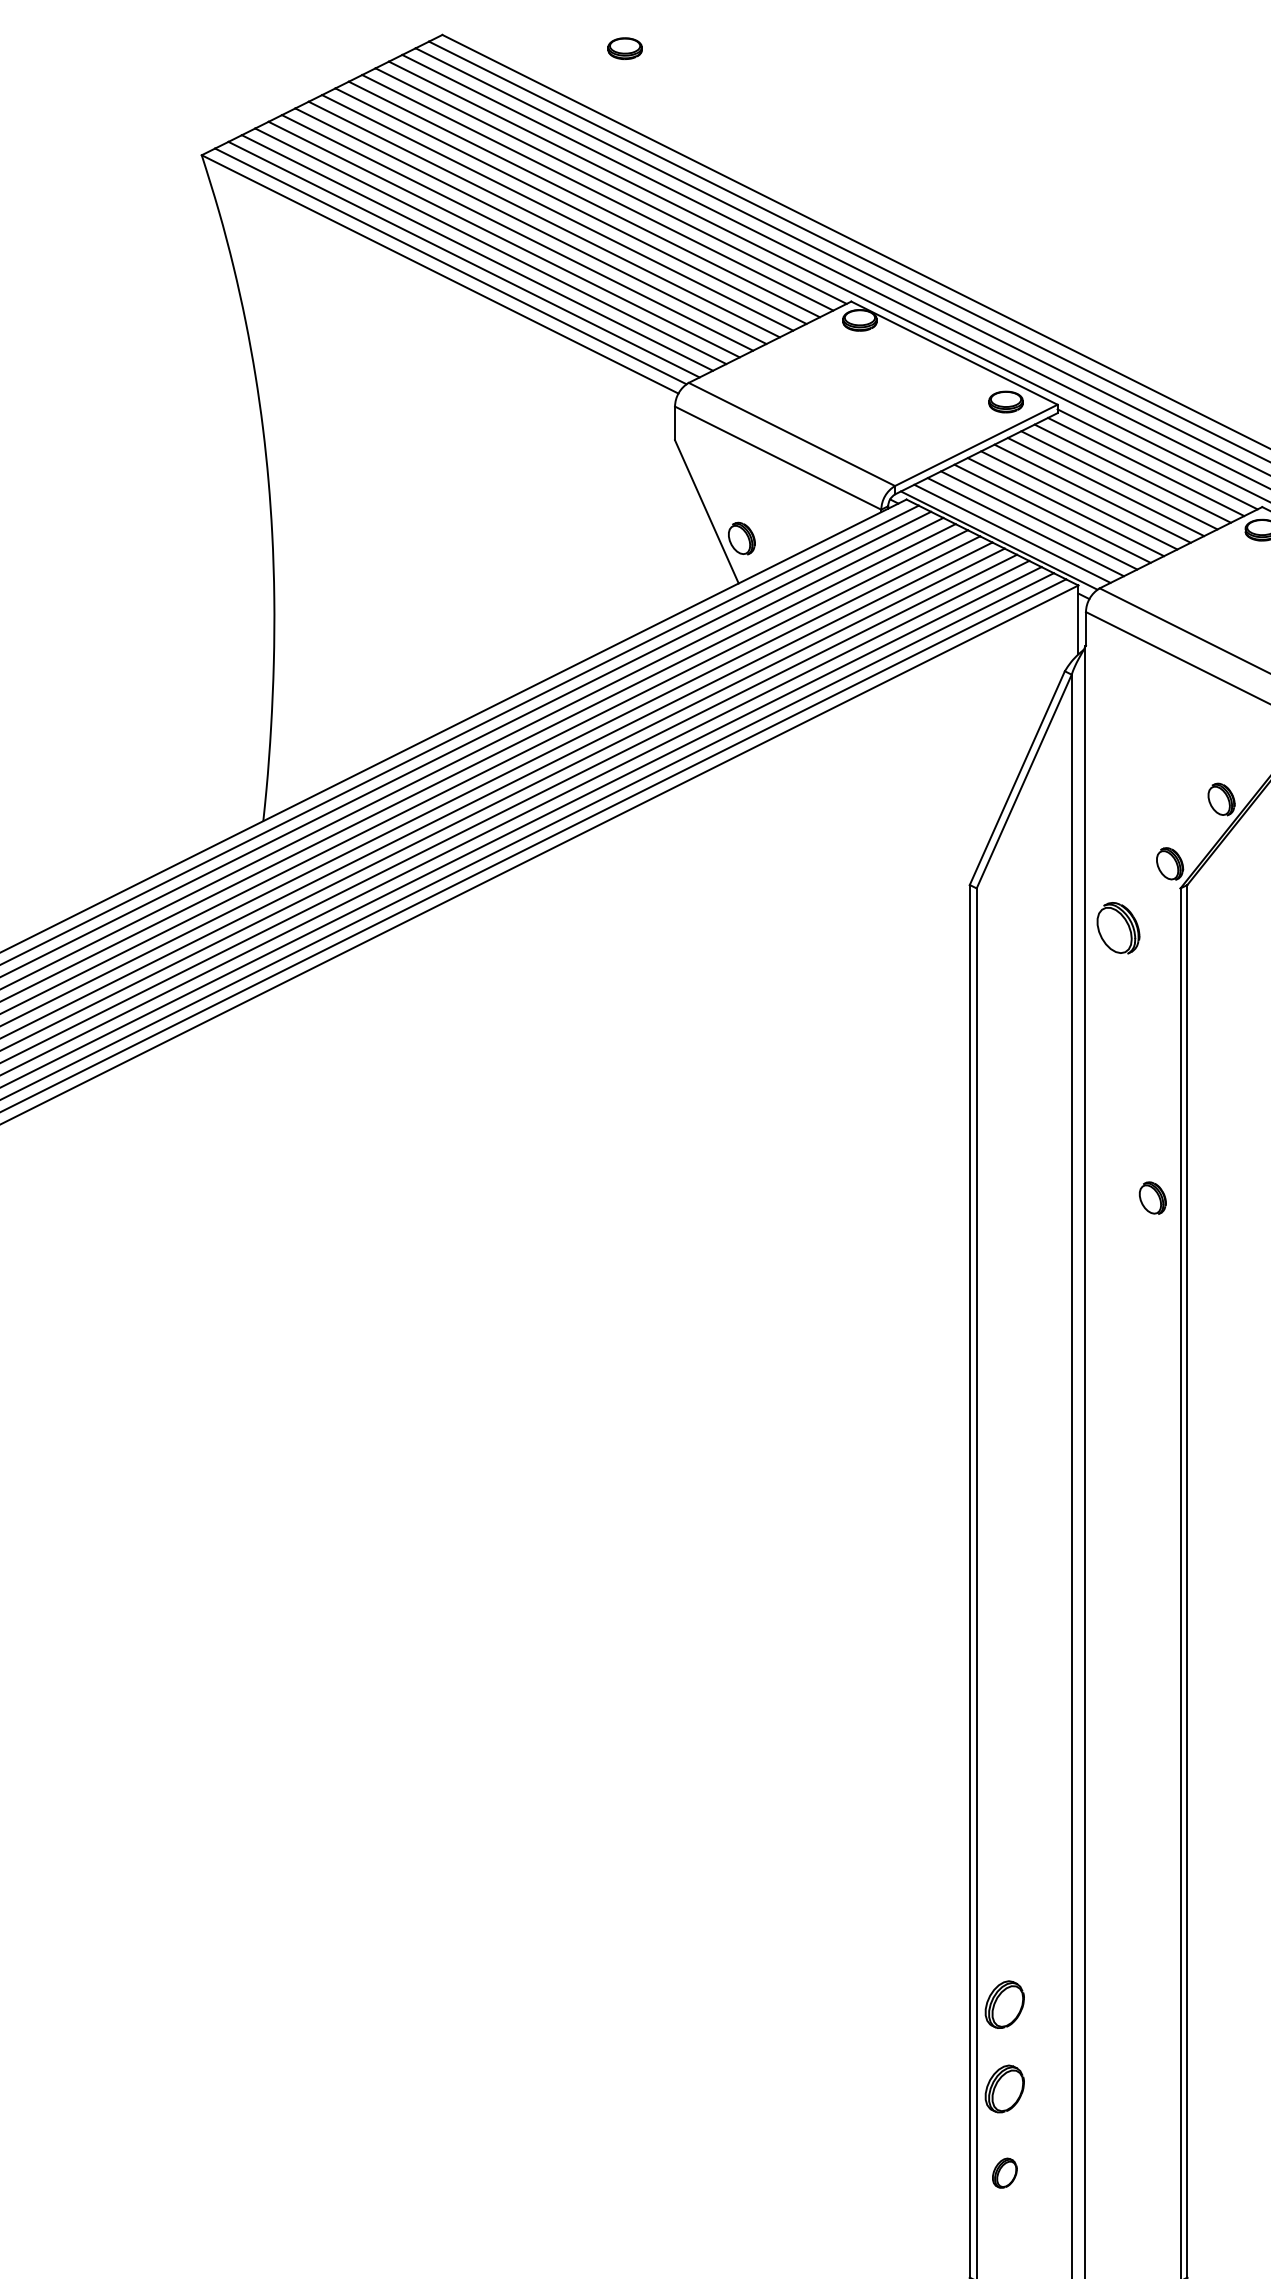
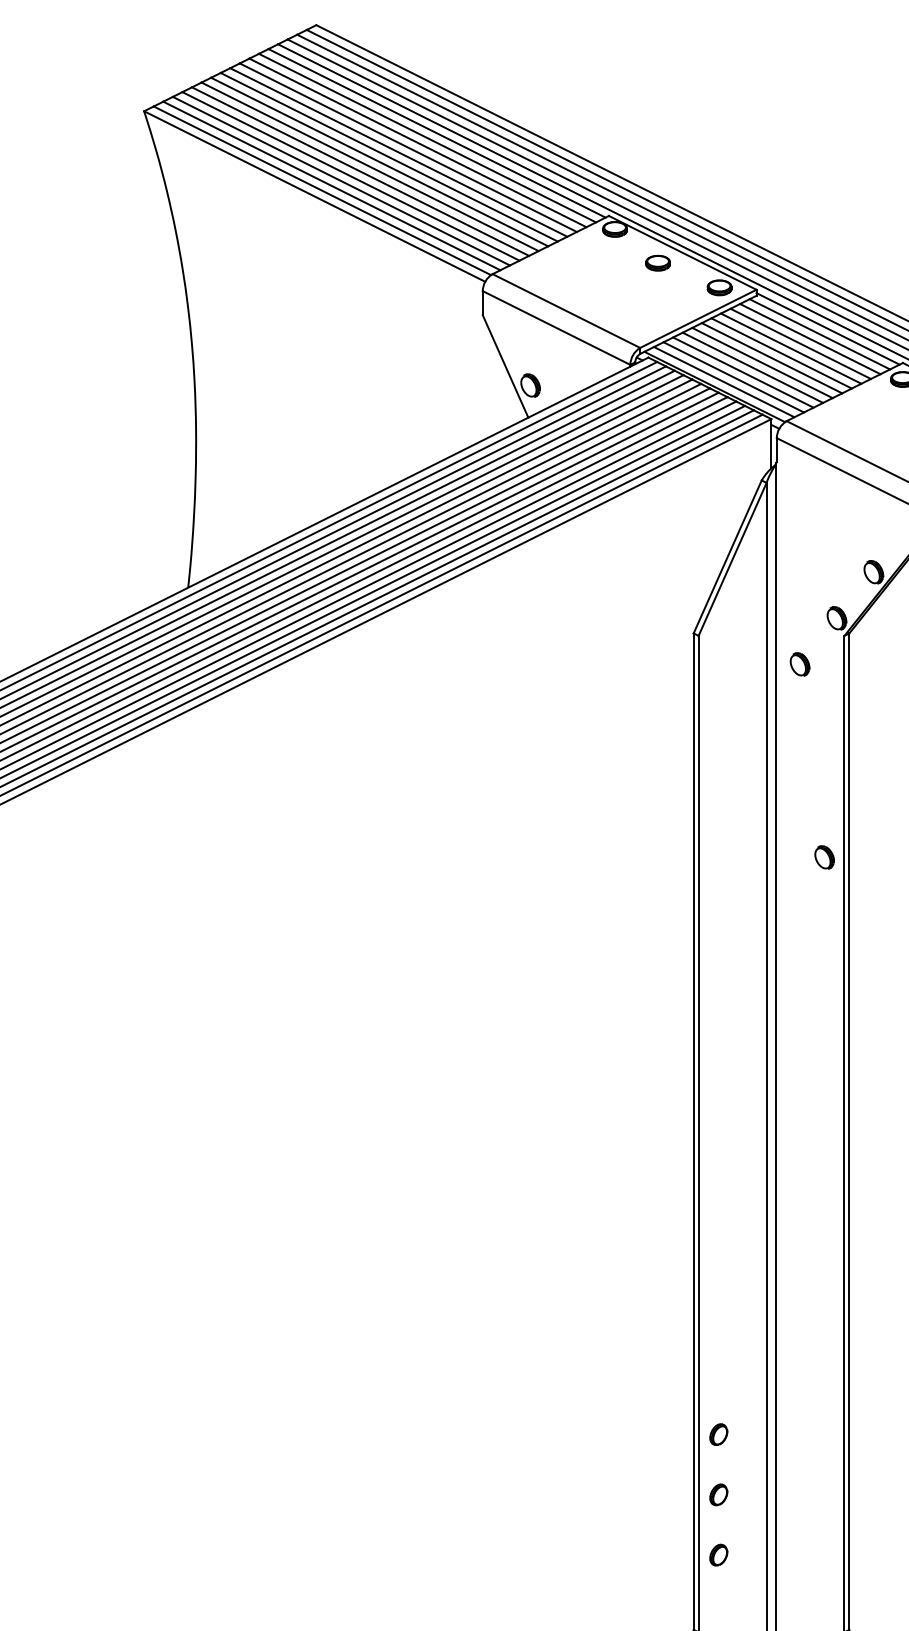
part: (624, 48) -> (657, 263), moved
part: (1118, 928) -> (800, 664), size x0.62
part: (1004, 2004) -> (718, 1434), size x0.62
part: (1004, 2088) -> (718, 1494), size x0.62

